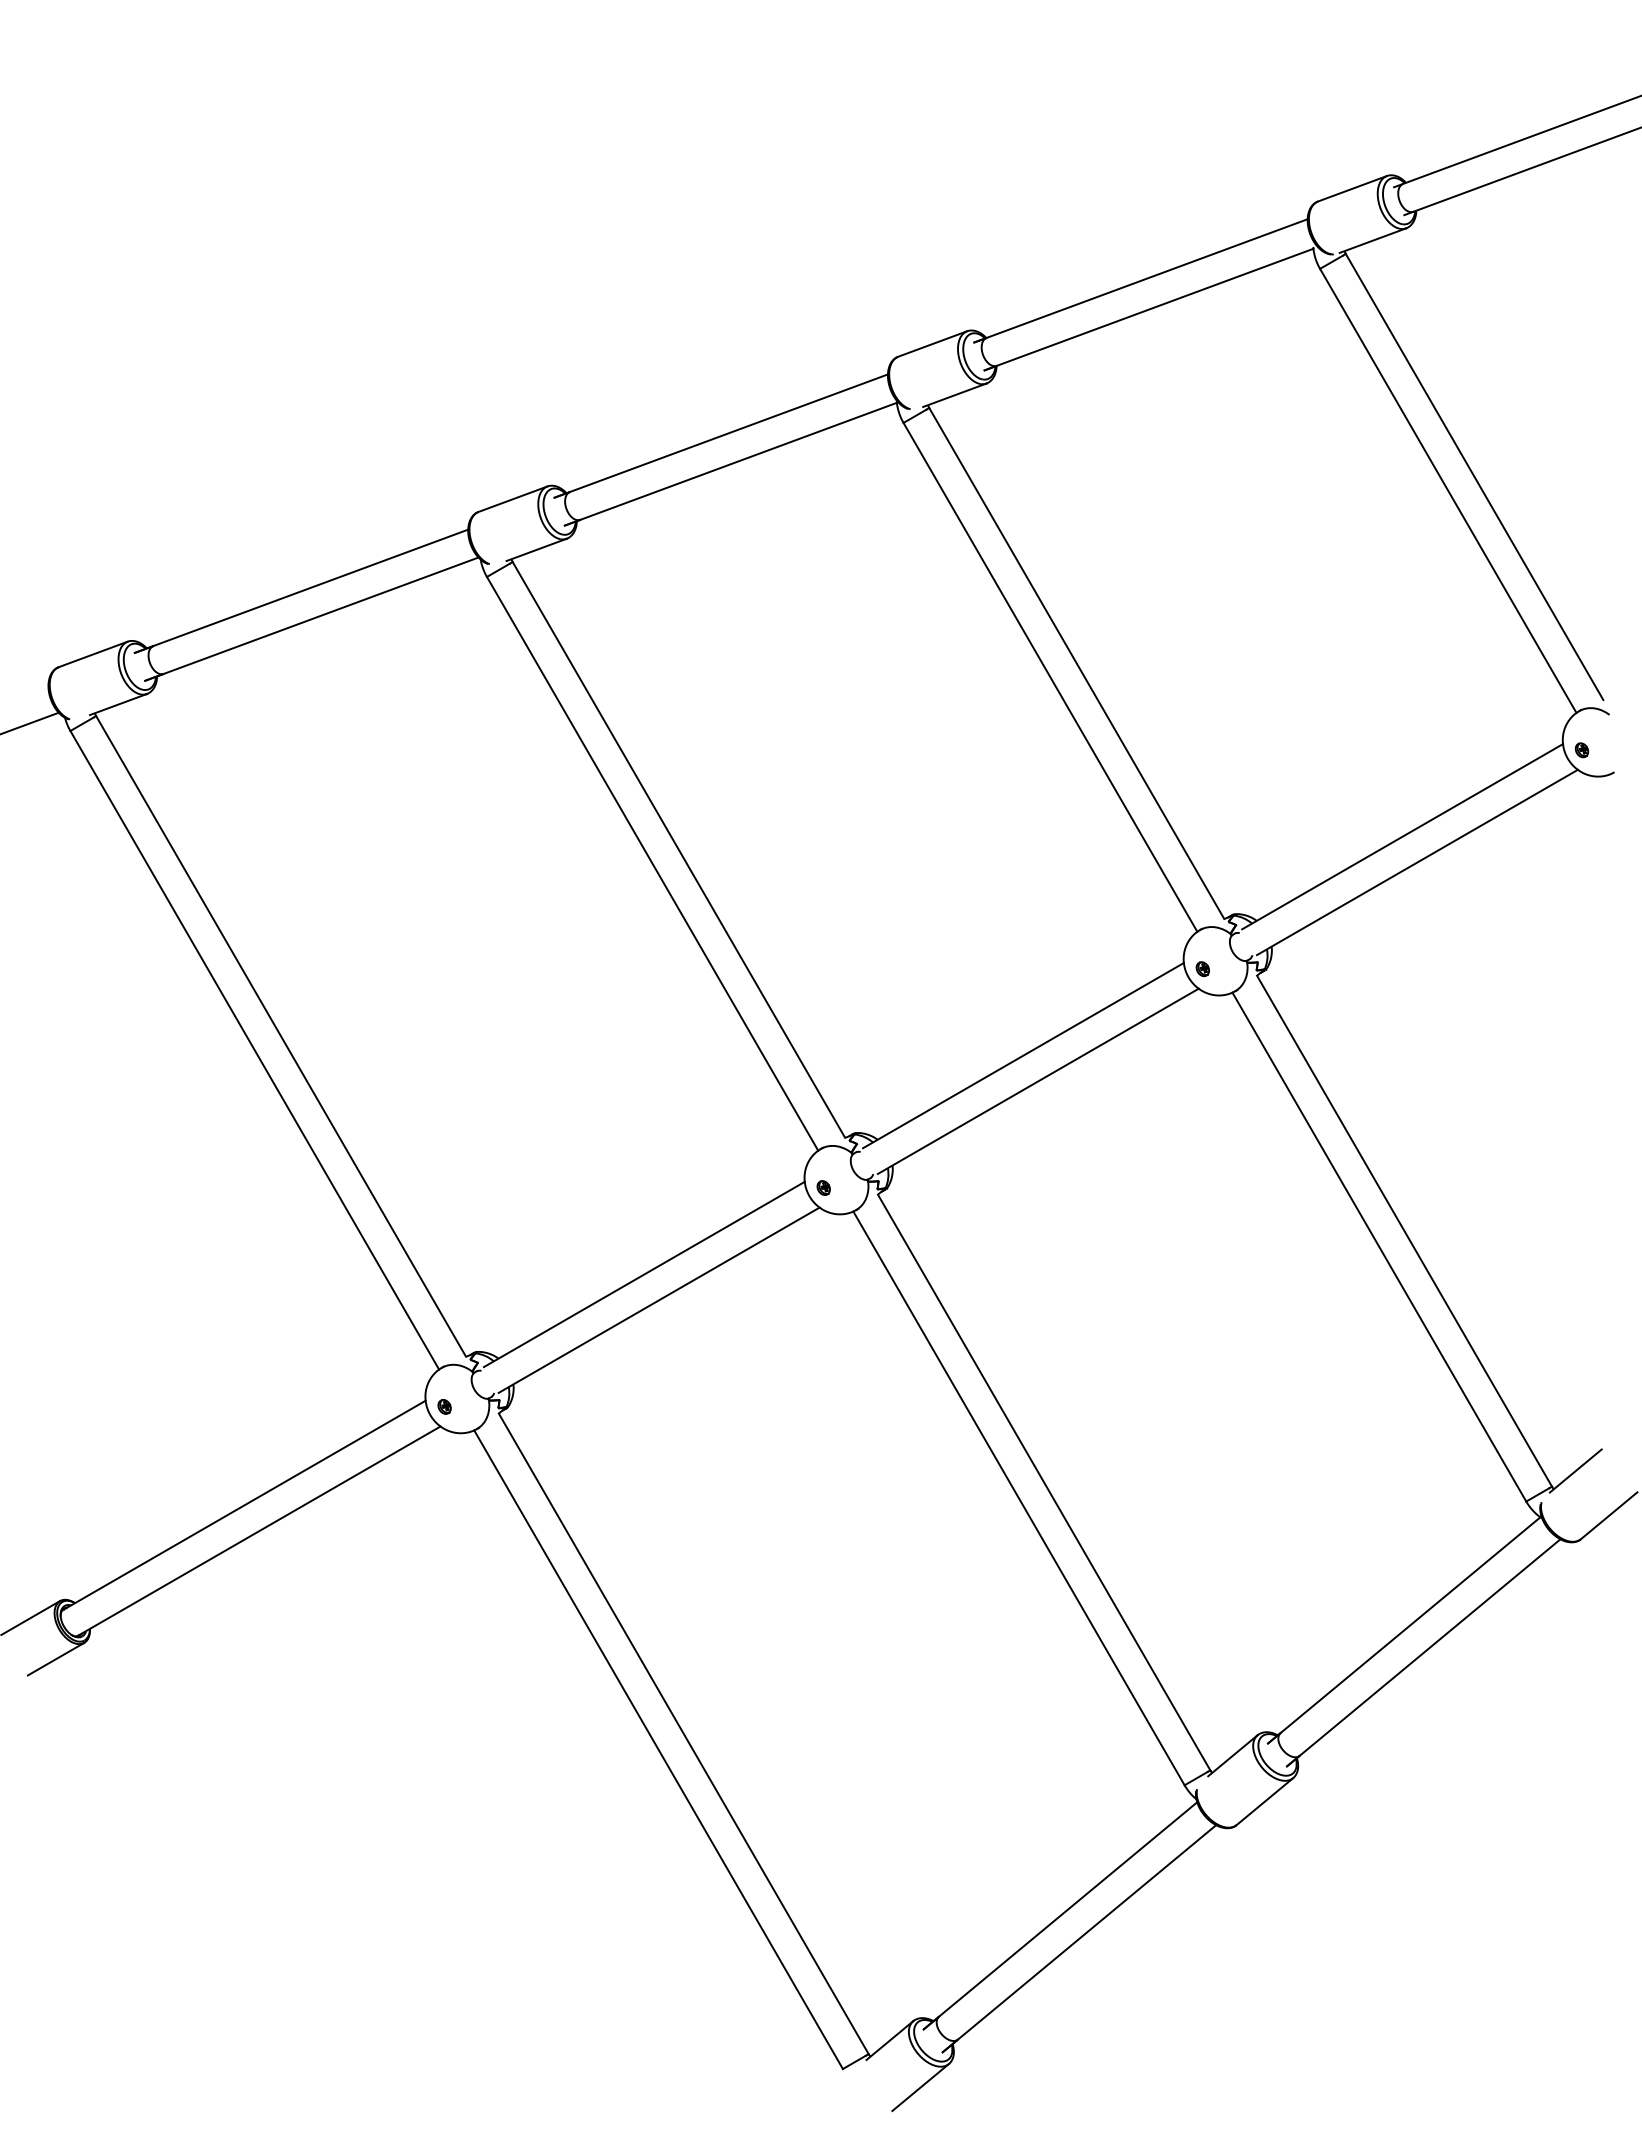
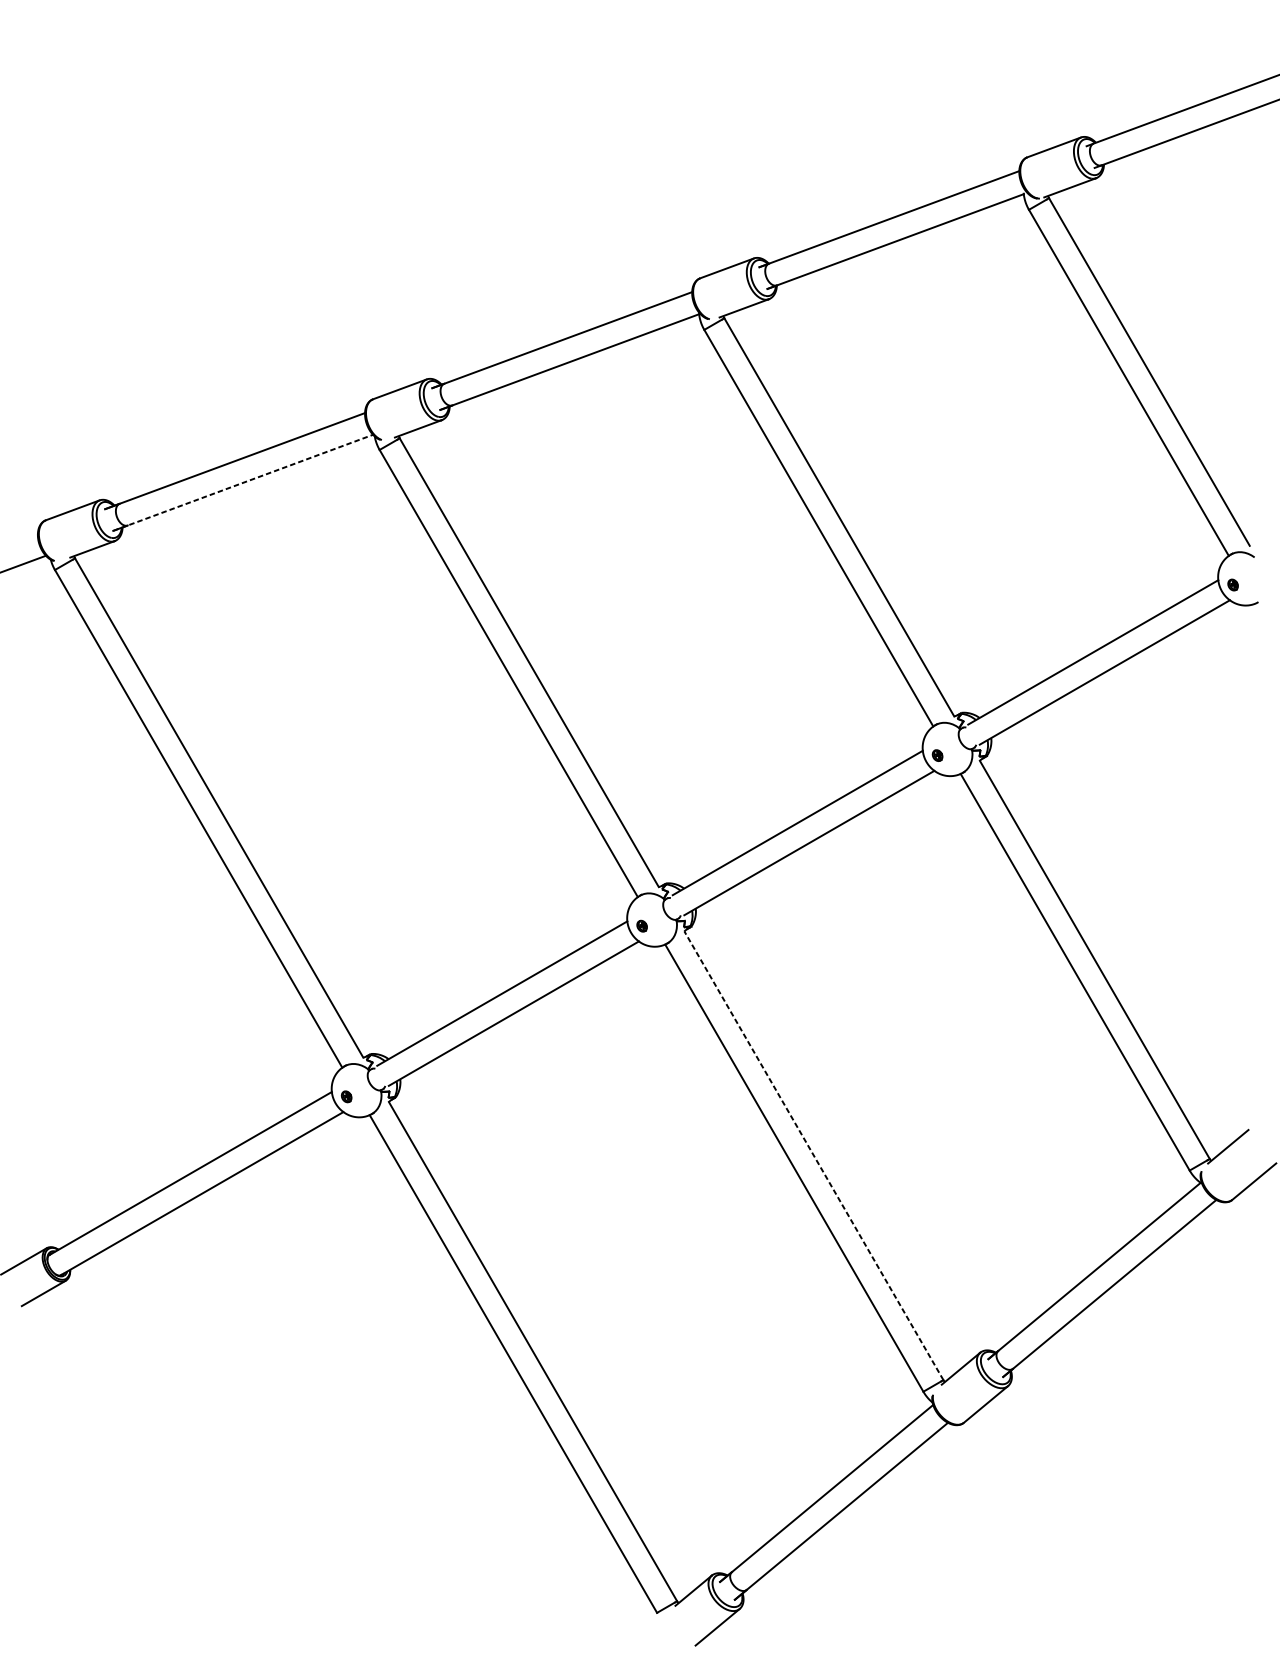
line: (311, 619) -> (242, 483), solid -> dashed
line: (1043, 1482) -> (813, 1155), solid -> dashed

